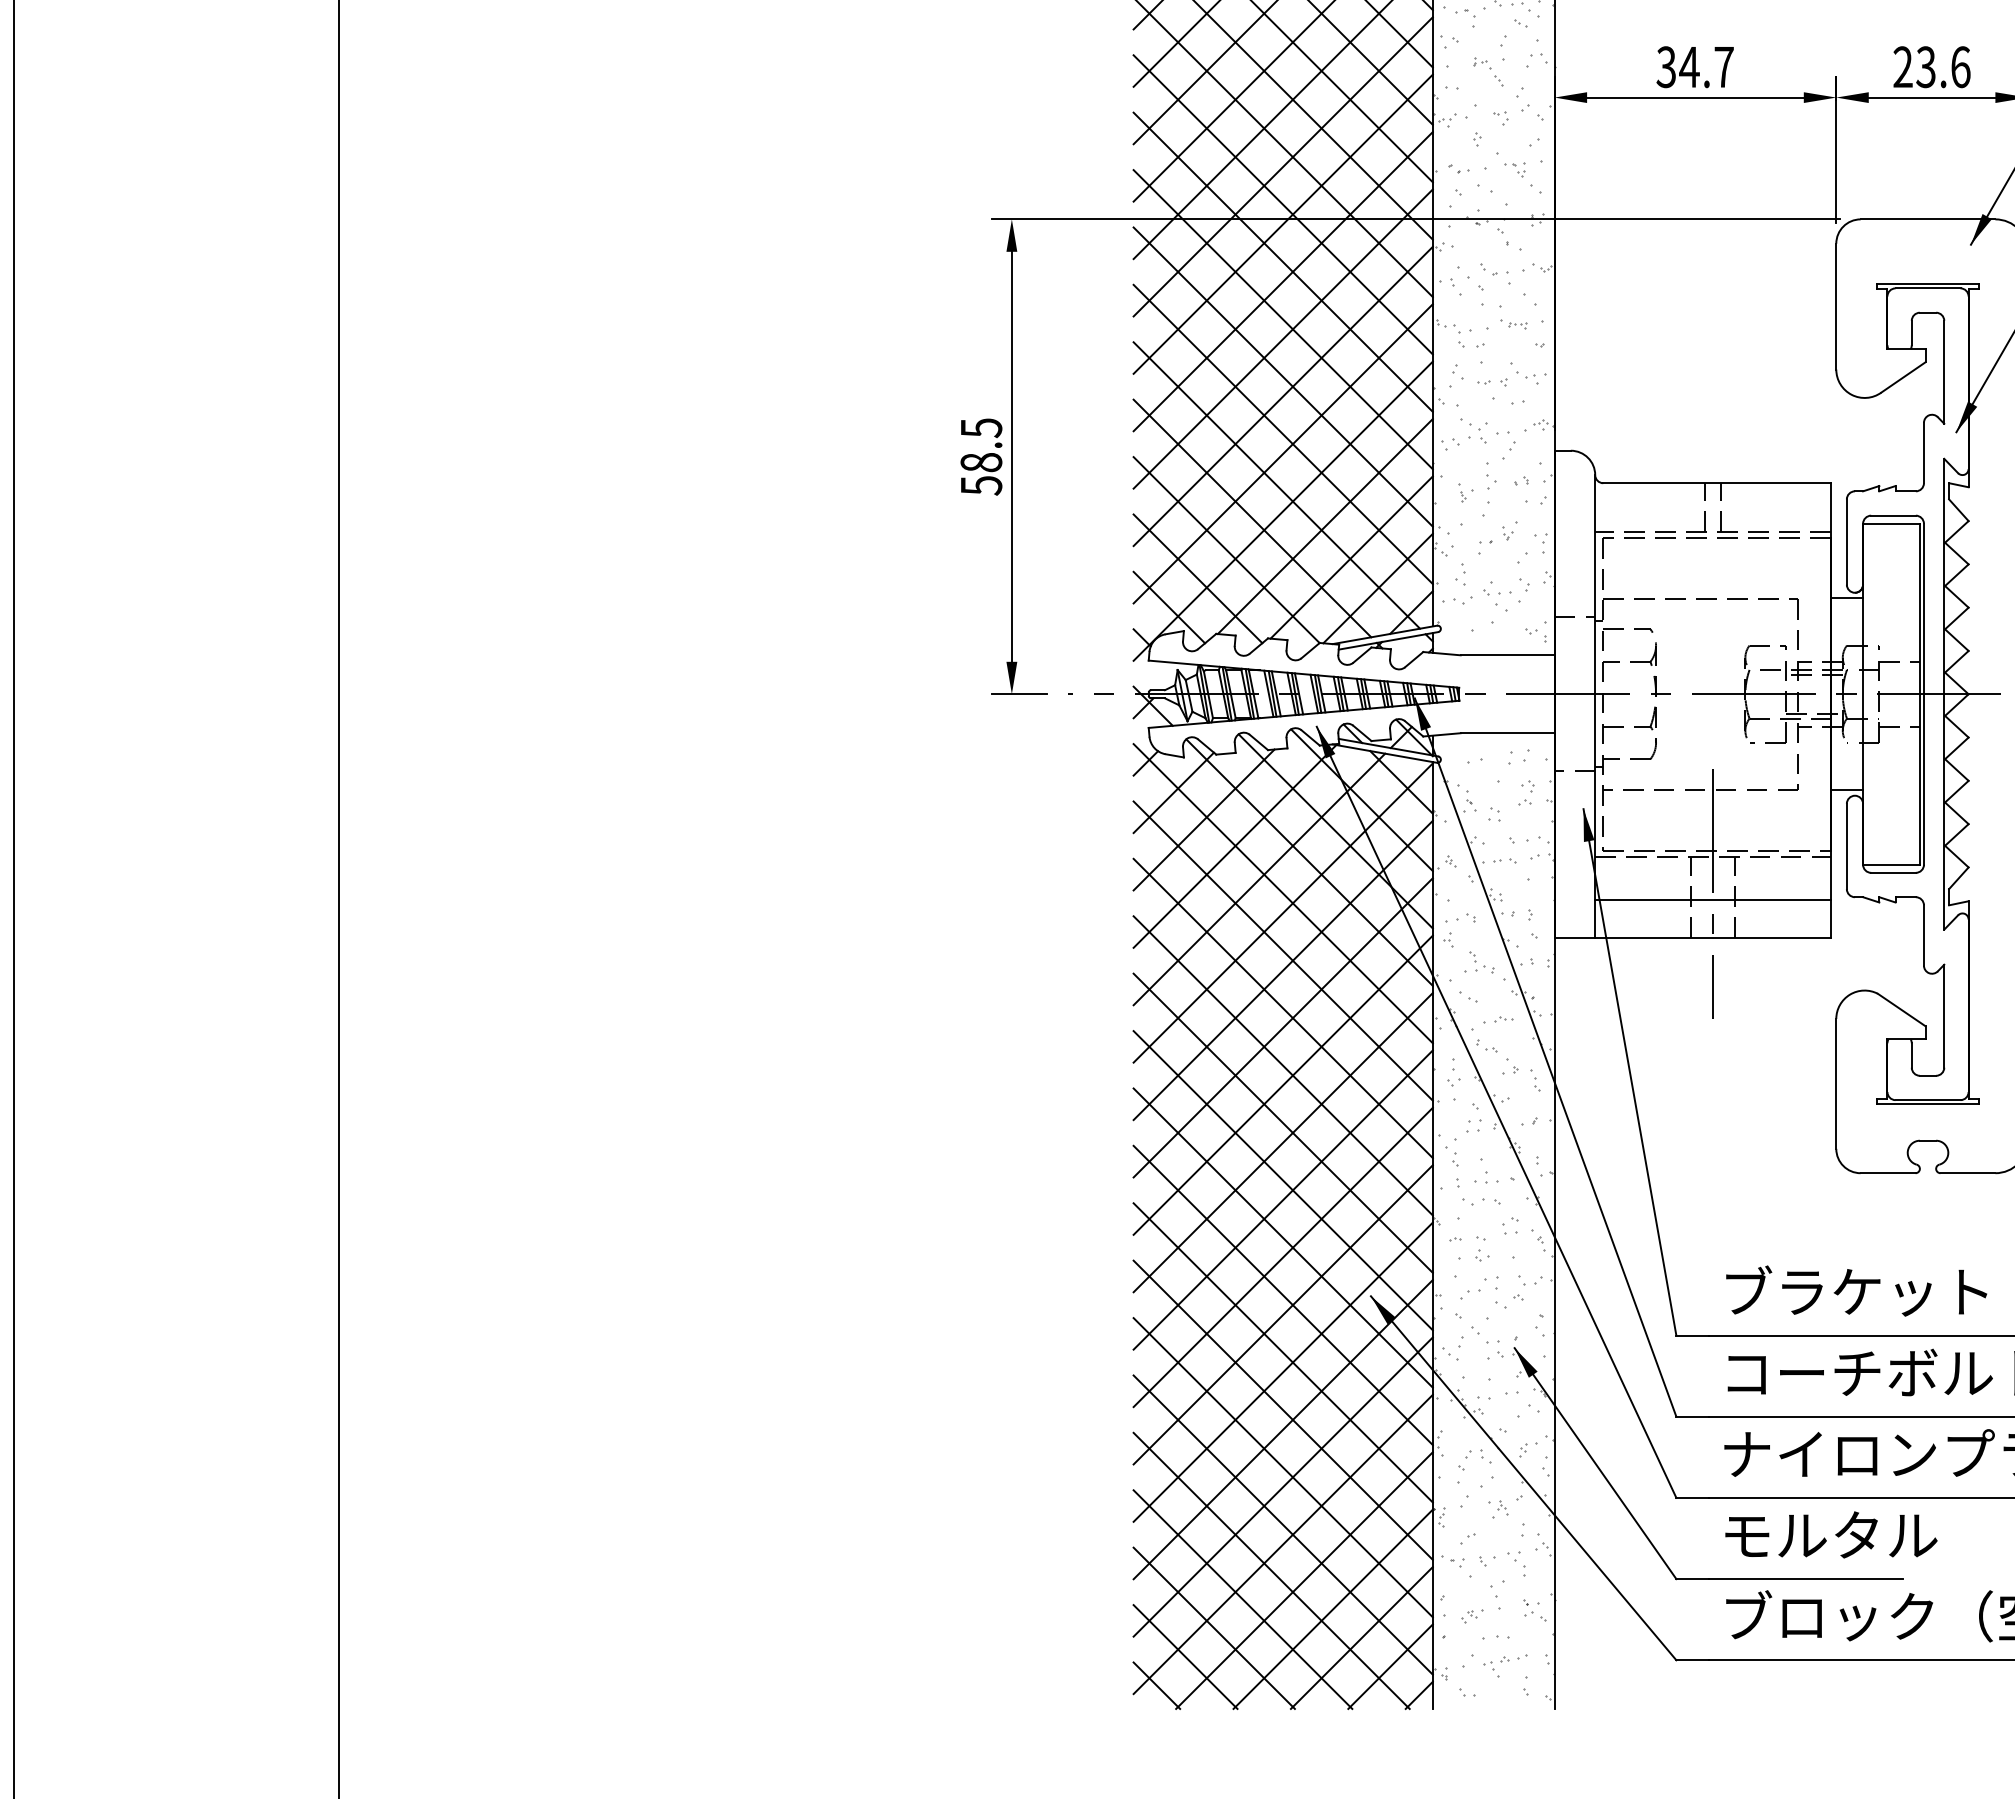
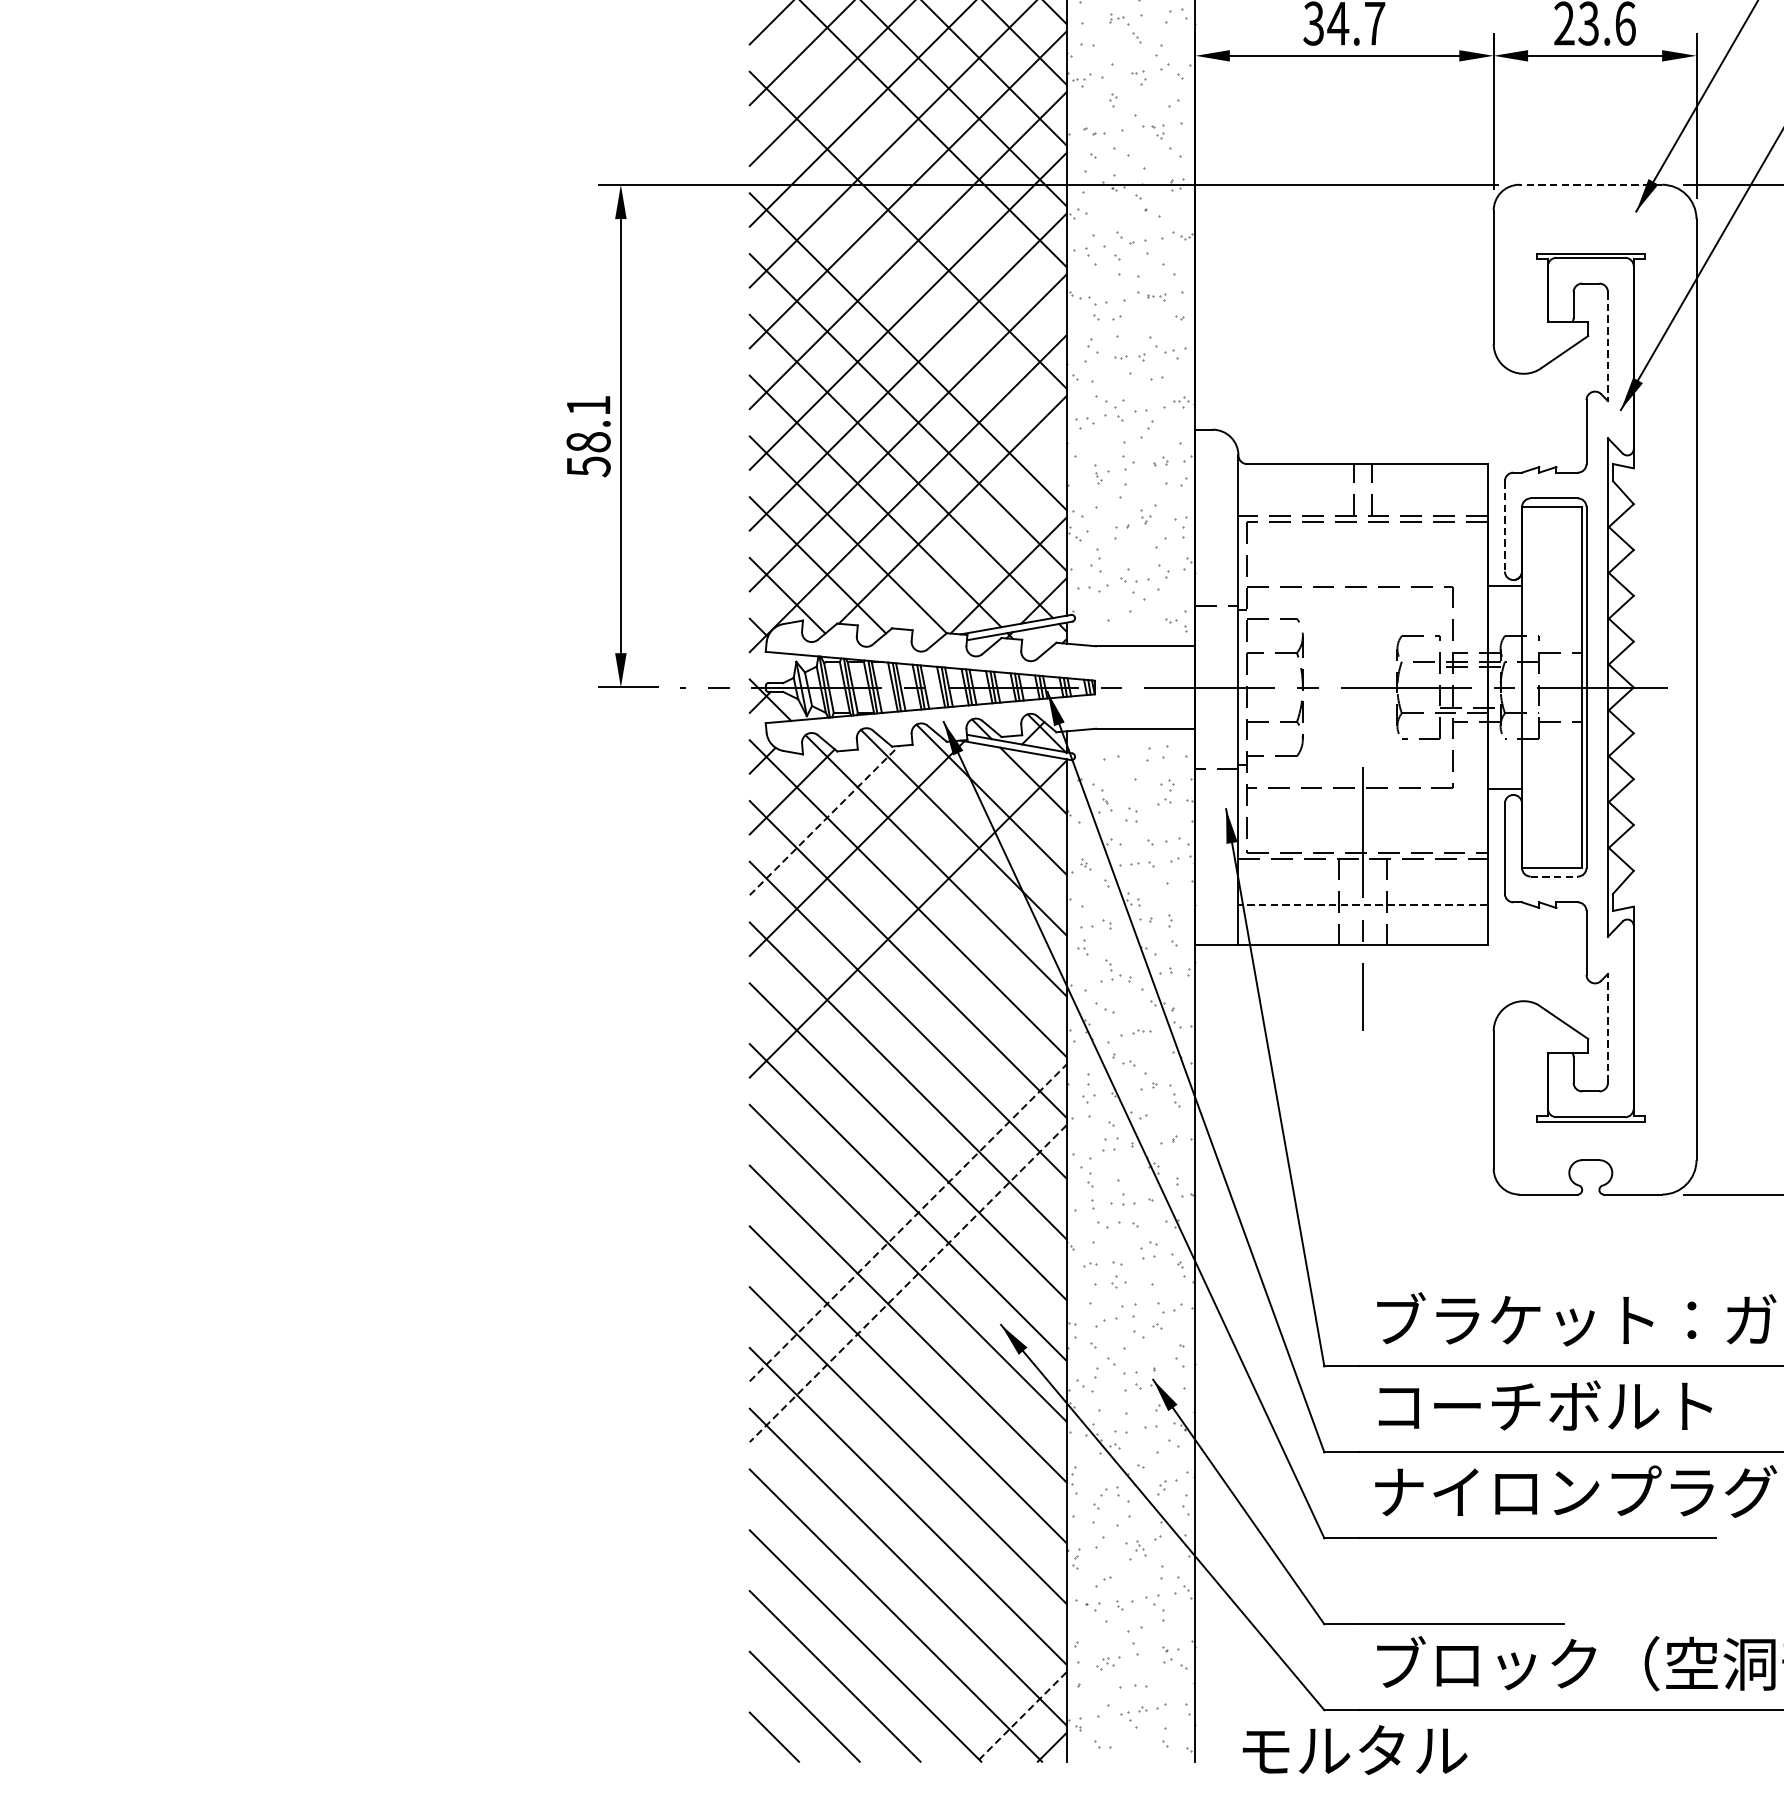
line: (1282, 204) -> (907, 168), removed
line: (1927, 219) -> (1590, 184), solid -> dashed
line: (1282, 319) -> (907, 290), removed
line: (1944, 372) -> (1608, 346), solid -> dashed
text: (981, 428) -> (588, 406), 58.5 -> 58.1
line: (1846, 542) -> (1504, 526), solid -> dashed
line: (1351, 557) -> (980, 542), removed
line: (1204, 819) -> (824, 820), solid -> dashed
line: (1894, 872) -> (1555, 876), solid -> dashed
line: (1259, 879) -> (883, 883), removed
line: (1712, 899) -> (1362, 904), solid -> dashed
line: (1282, 970) -> (907, 979), removed
line: (1944, 1015) -> (1608, 1027), solid -> dashed
line: (1282, 1027) -> (907, 1040), removed
line: (1282, 1084) -> (907, 1100), removed
line: (1282, 1142) -> (907, 1162), removed
line: (1283, 1200) -> (908, 1223), solid -> dashed
line: (1283, 1257) -> (908, 1283), solid -> dashed
line: (1282, 1314) -> (907, 1344), removed
line: (1282, 1371) -> (907, 1404), removed
line: (1282, 1429) -> (907, 1465), removed
line: (1282, 1486) -> (907, 1526), removed
text: (1831, 1534) -> (1355, 1749), moved
line: (1282, 1544) -> (907, 1587), removed
line: (1304, 1580) -> (930, 1625), removed
line: (1332, 1608) -> (960, 1655), removed
line: (1361, 1637) -> (991, 1686), removed
line: (1390, 1666) -> (1021, 1716), solid -> dashed

